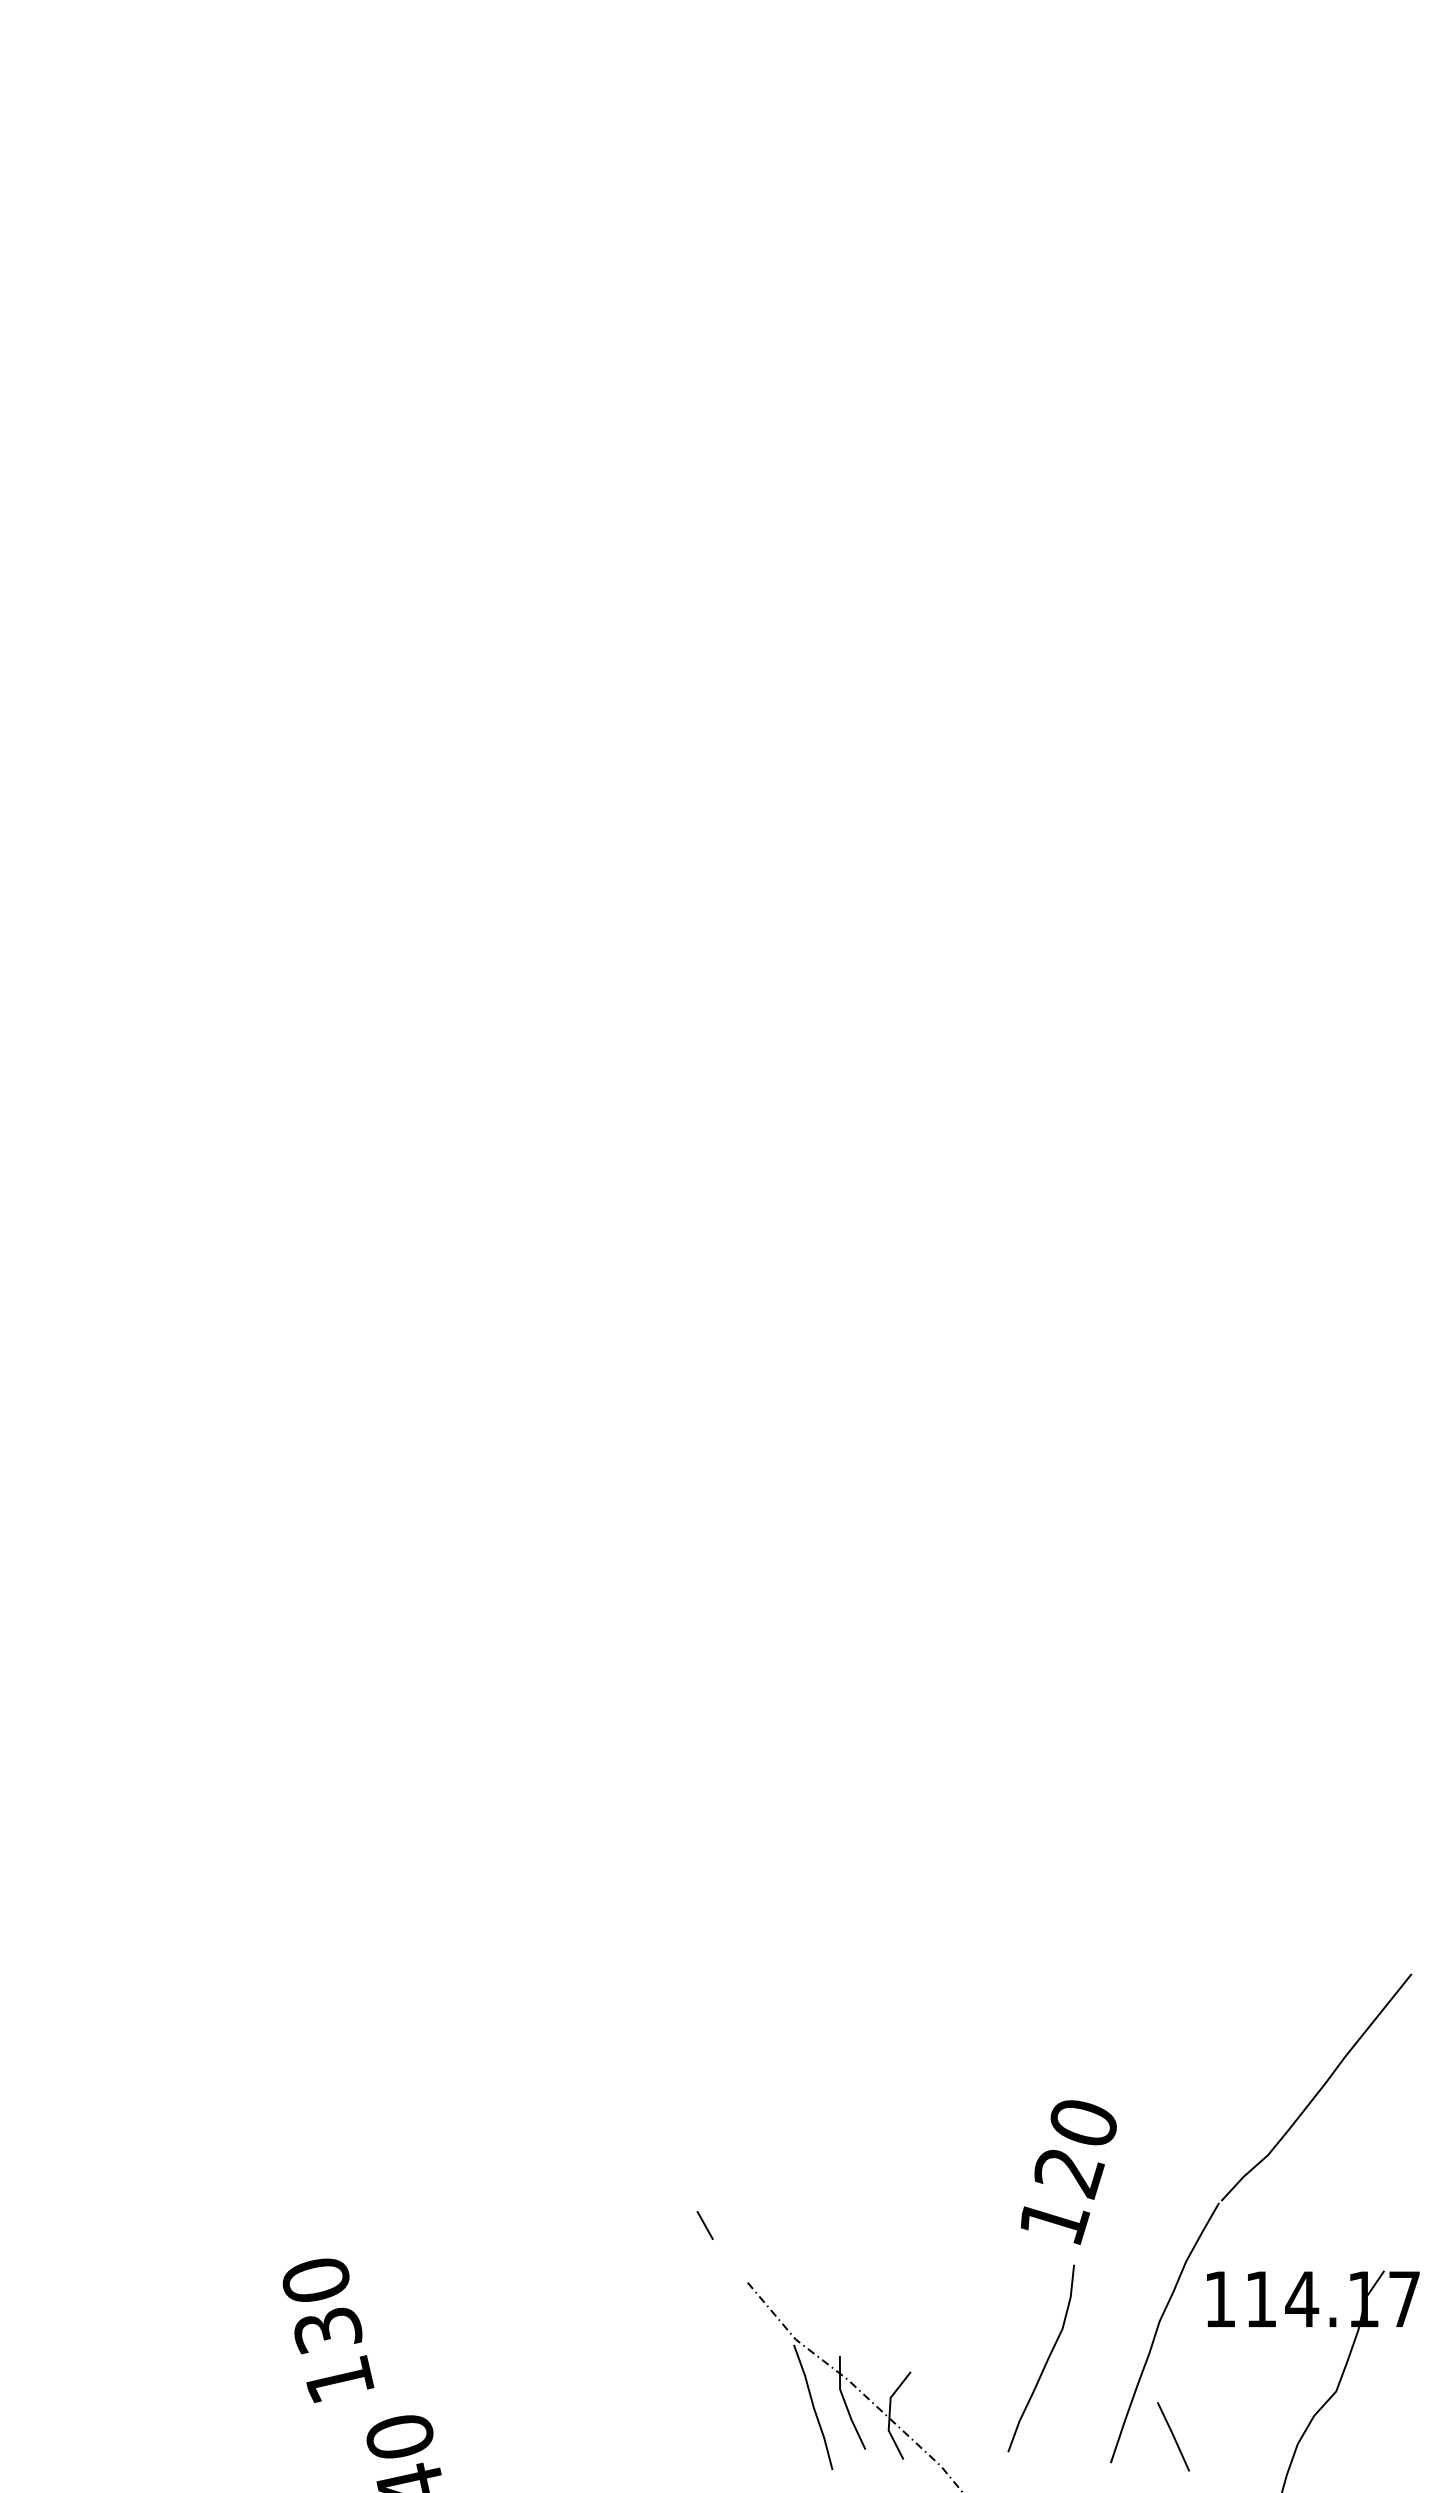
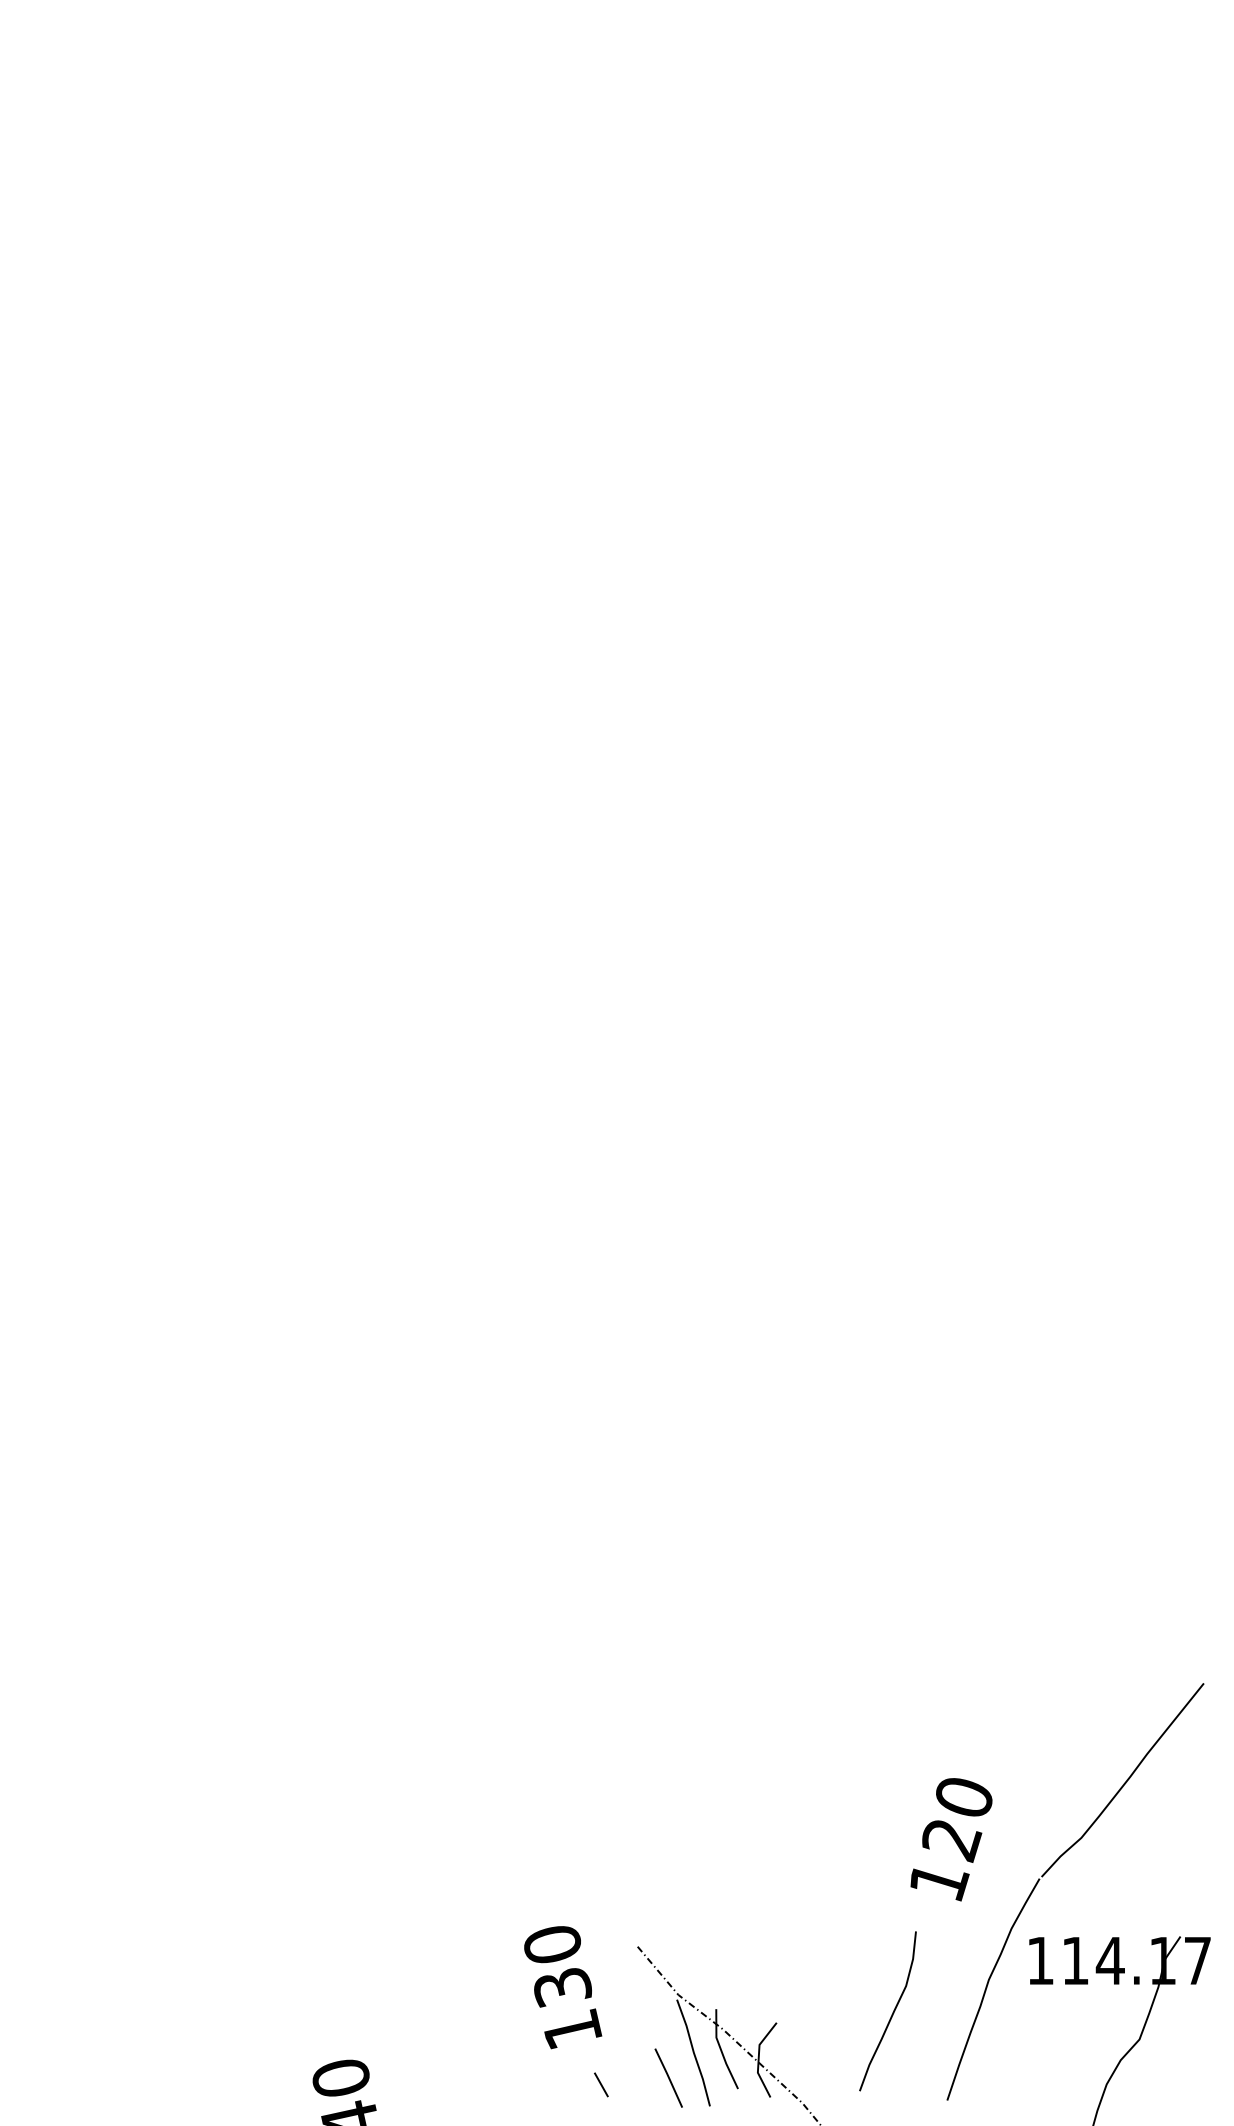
text: (1068, 2172) -> (951, 1839), moved
line: (705, 2225) -> (601, 2084), moved
text: (328, 2330) -> (563, 1987), moved
line: (1173, 2436) -> (668, 2077), moved

